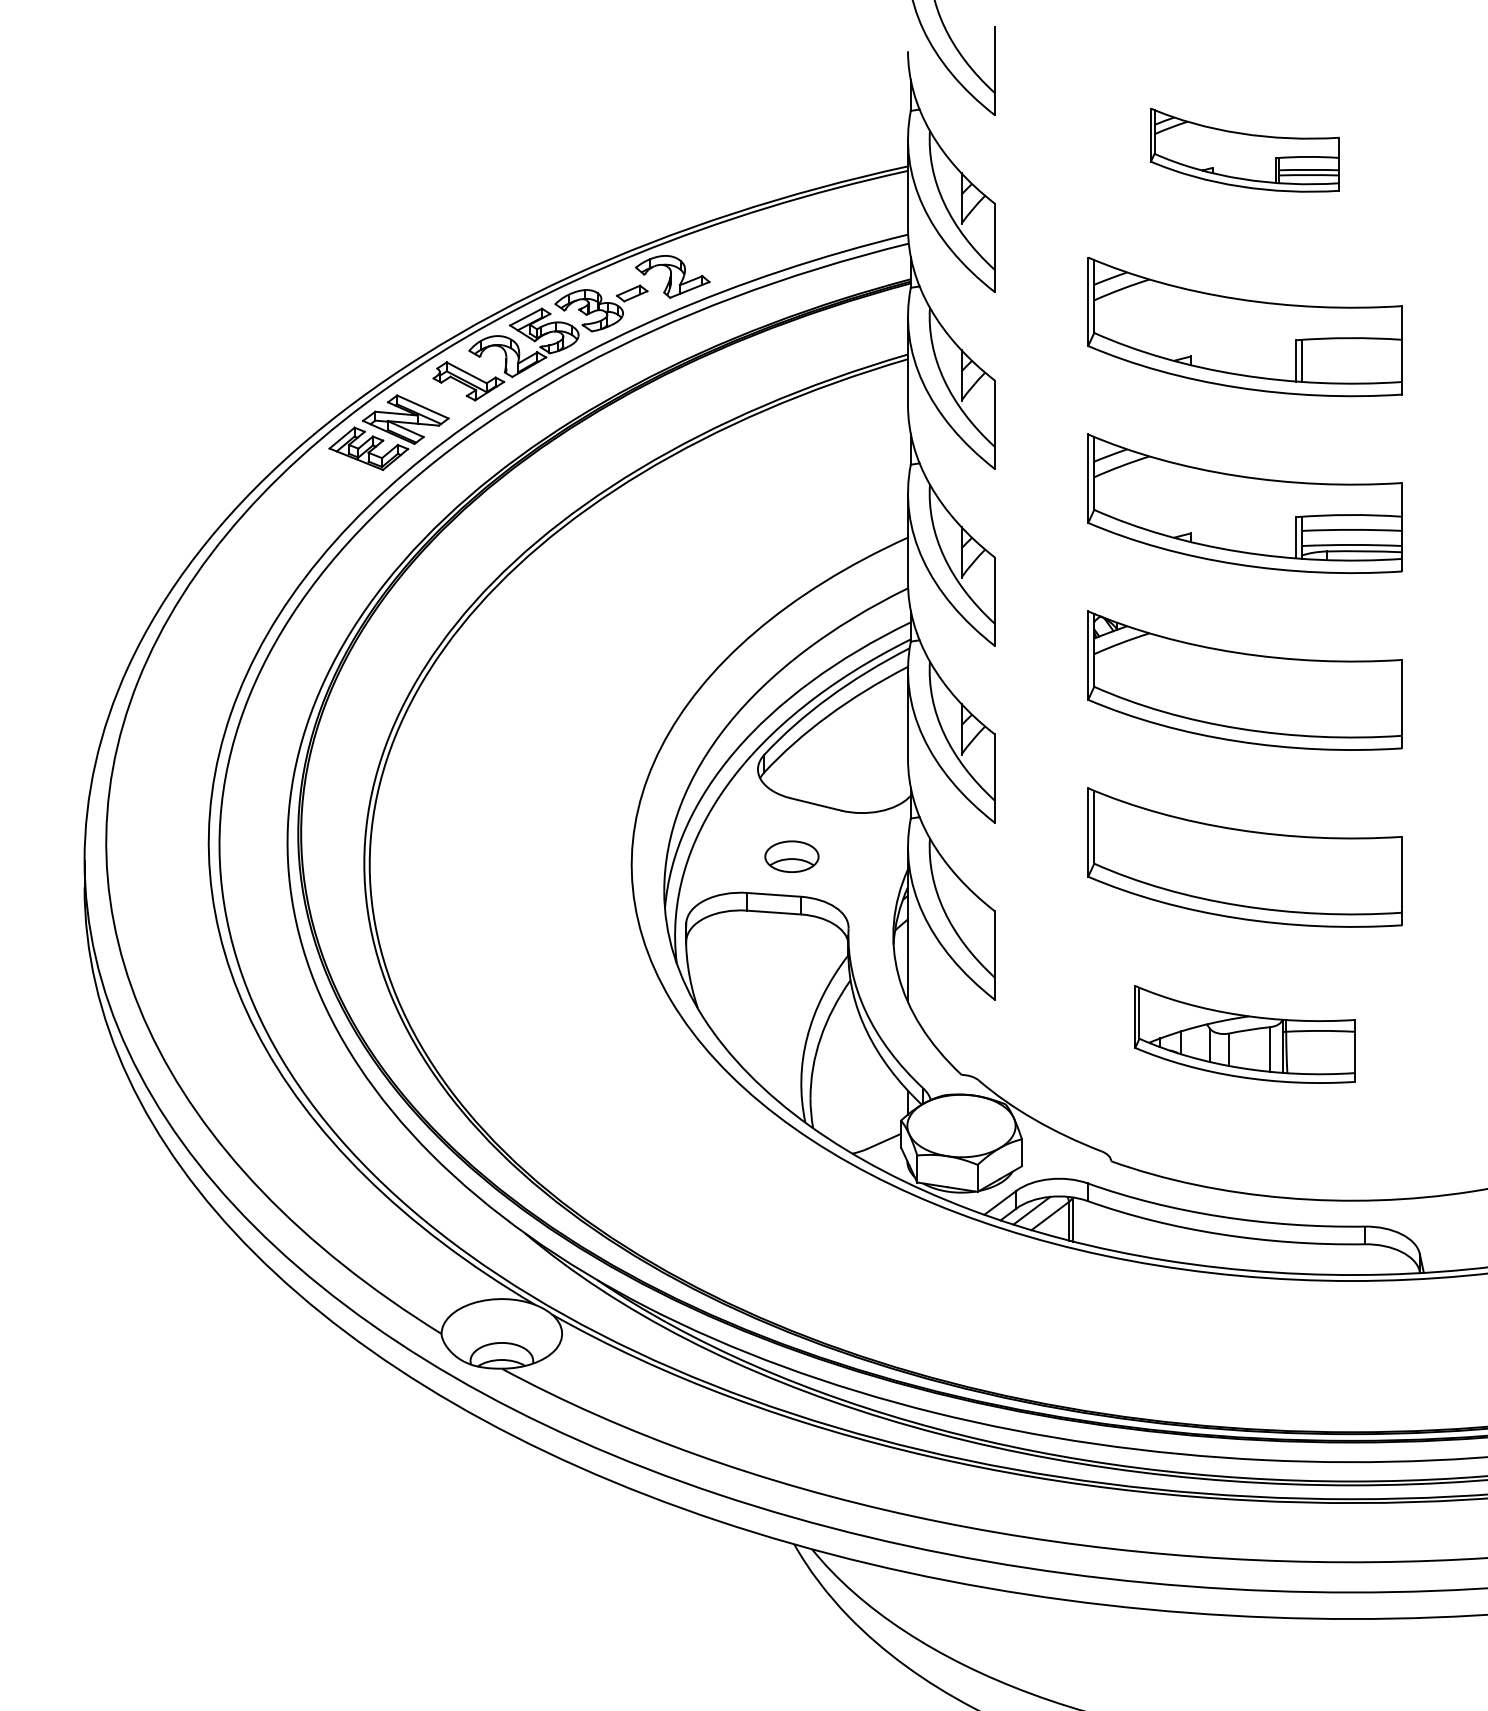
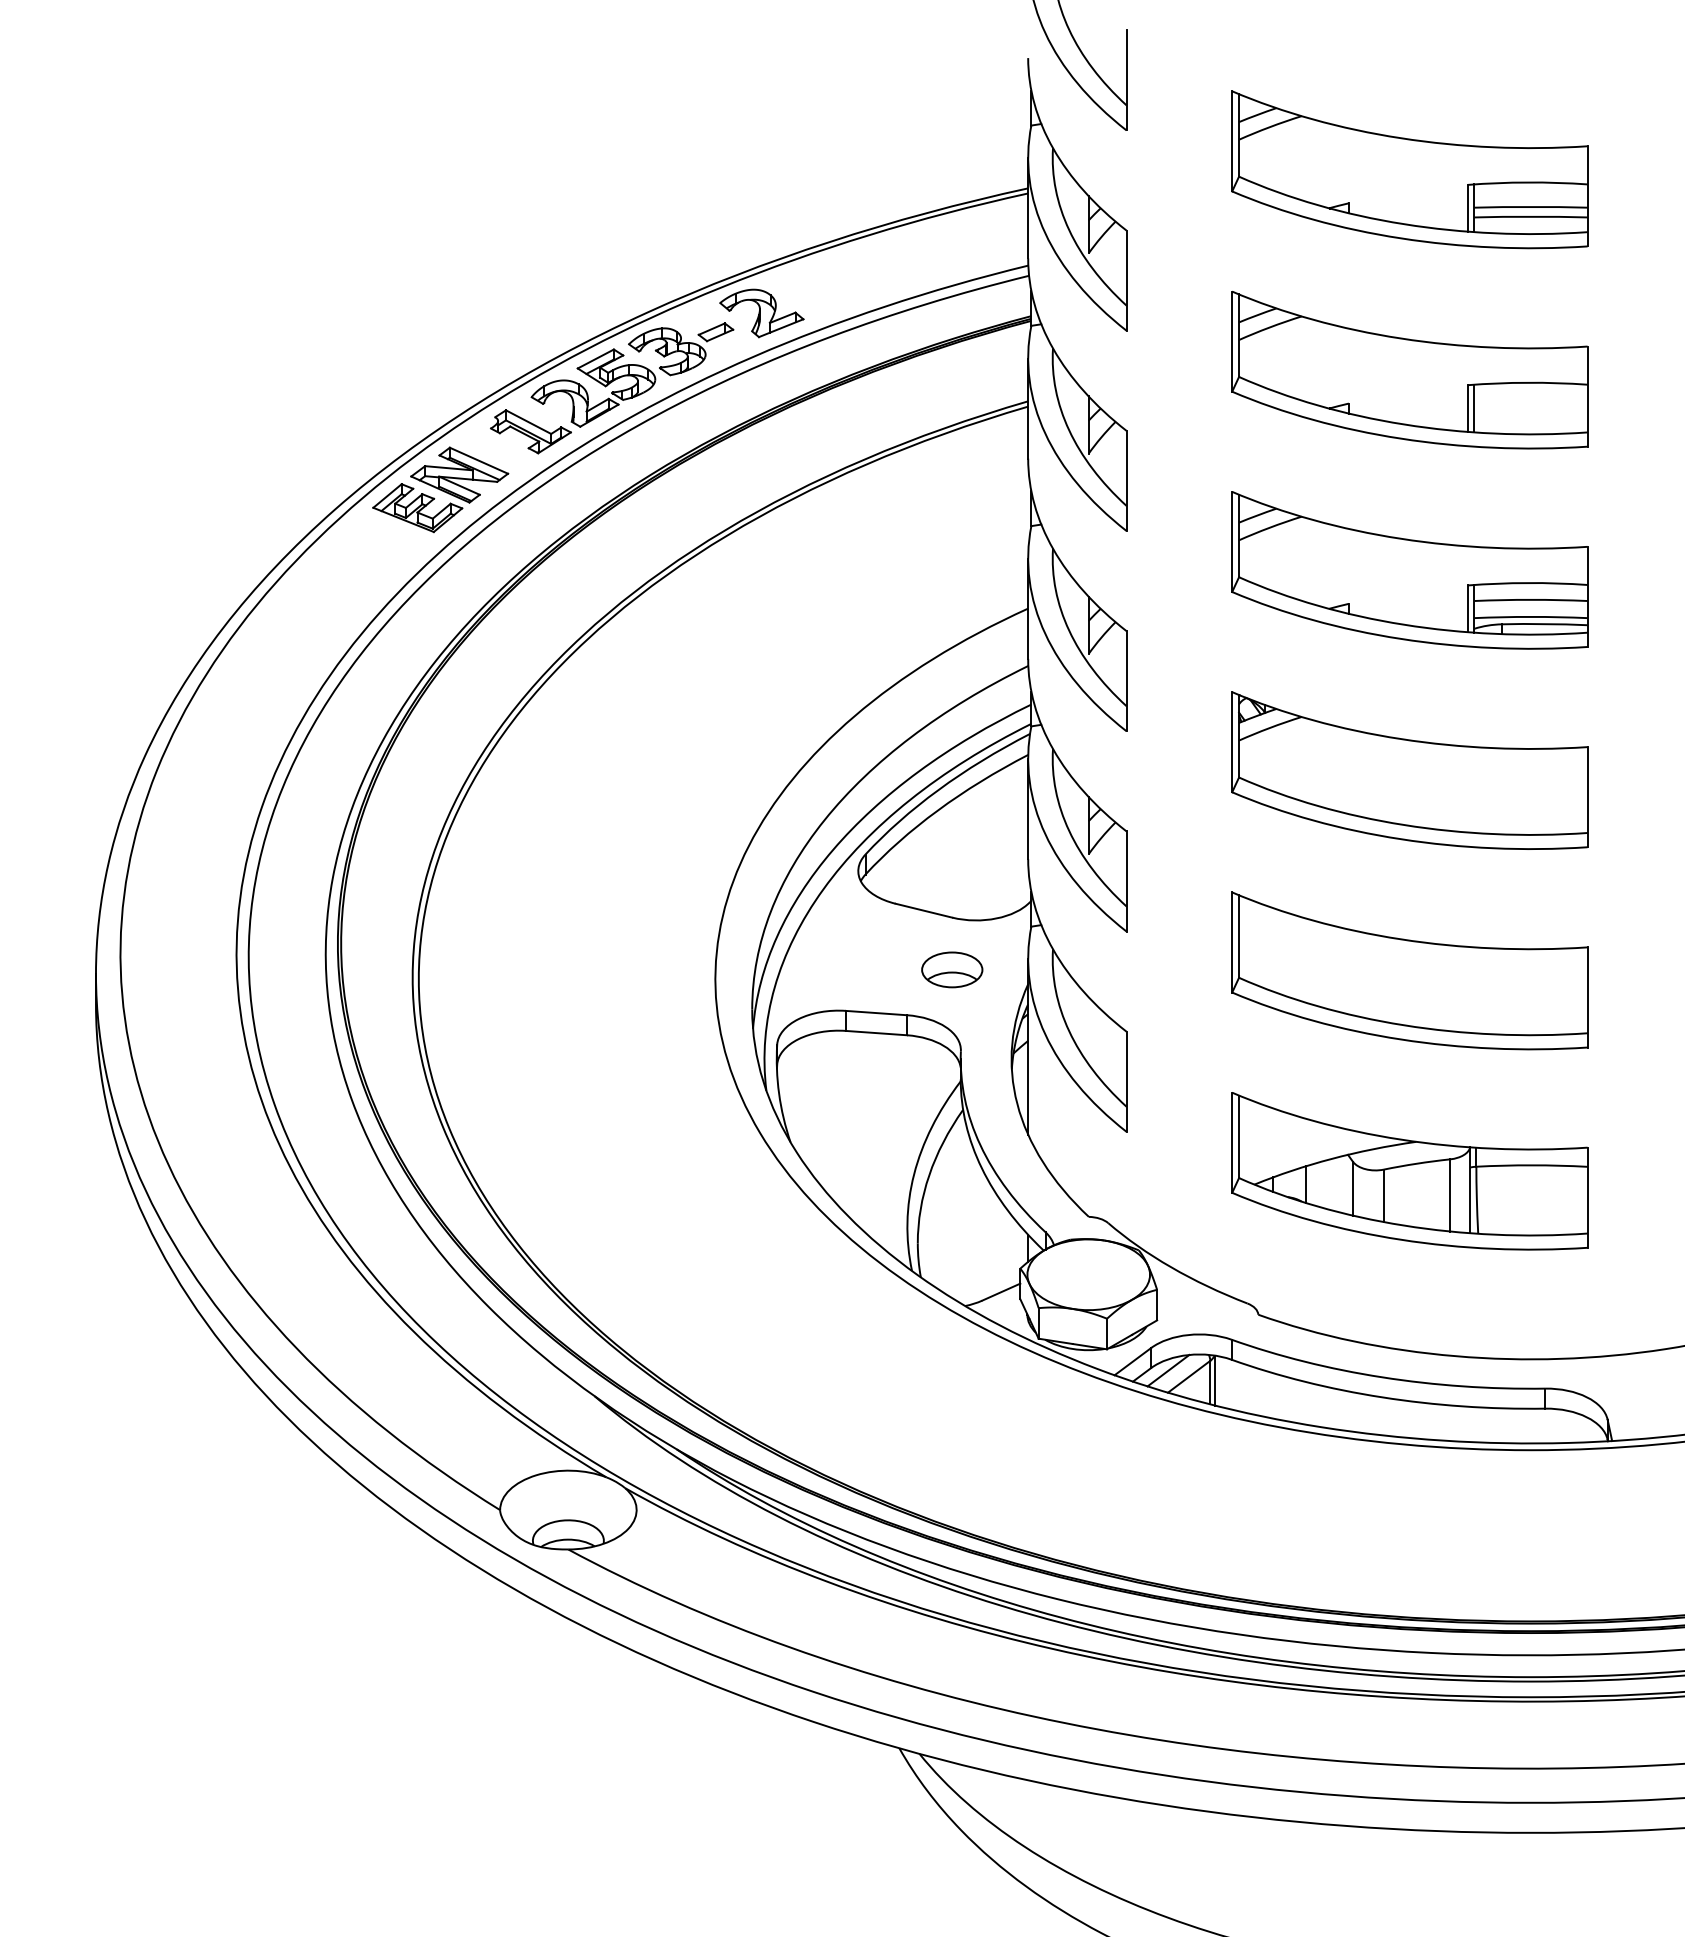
part: (1244, 150) -> (1409, 170), size x1.67
part: (791, 856) -> (951, 969), moved
part: (1244, 1034) -> (1409, 1171), size x1.43

